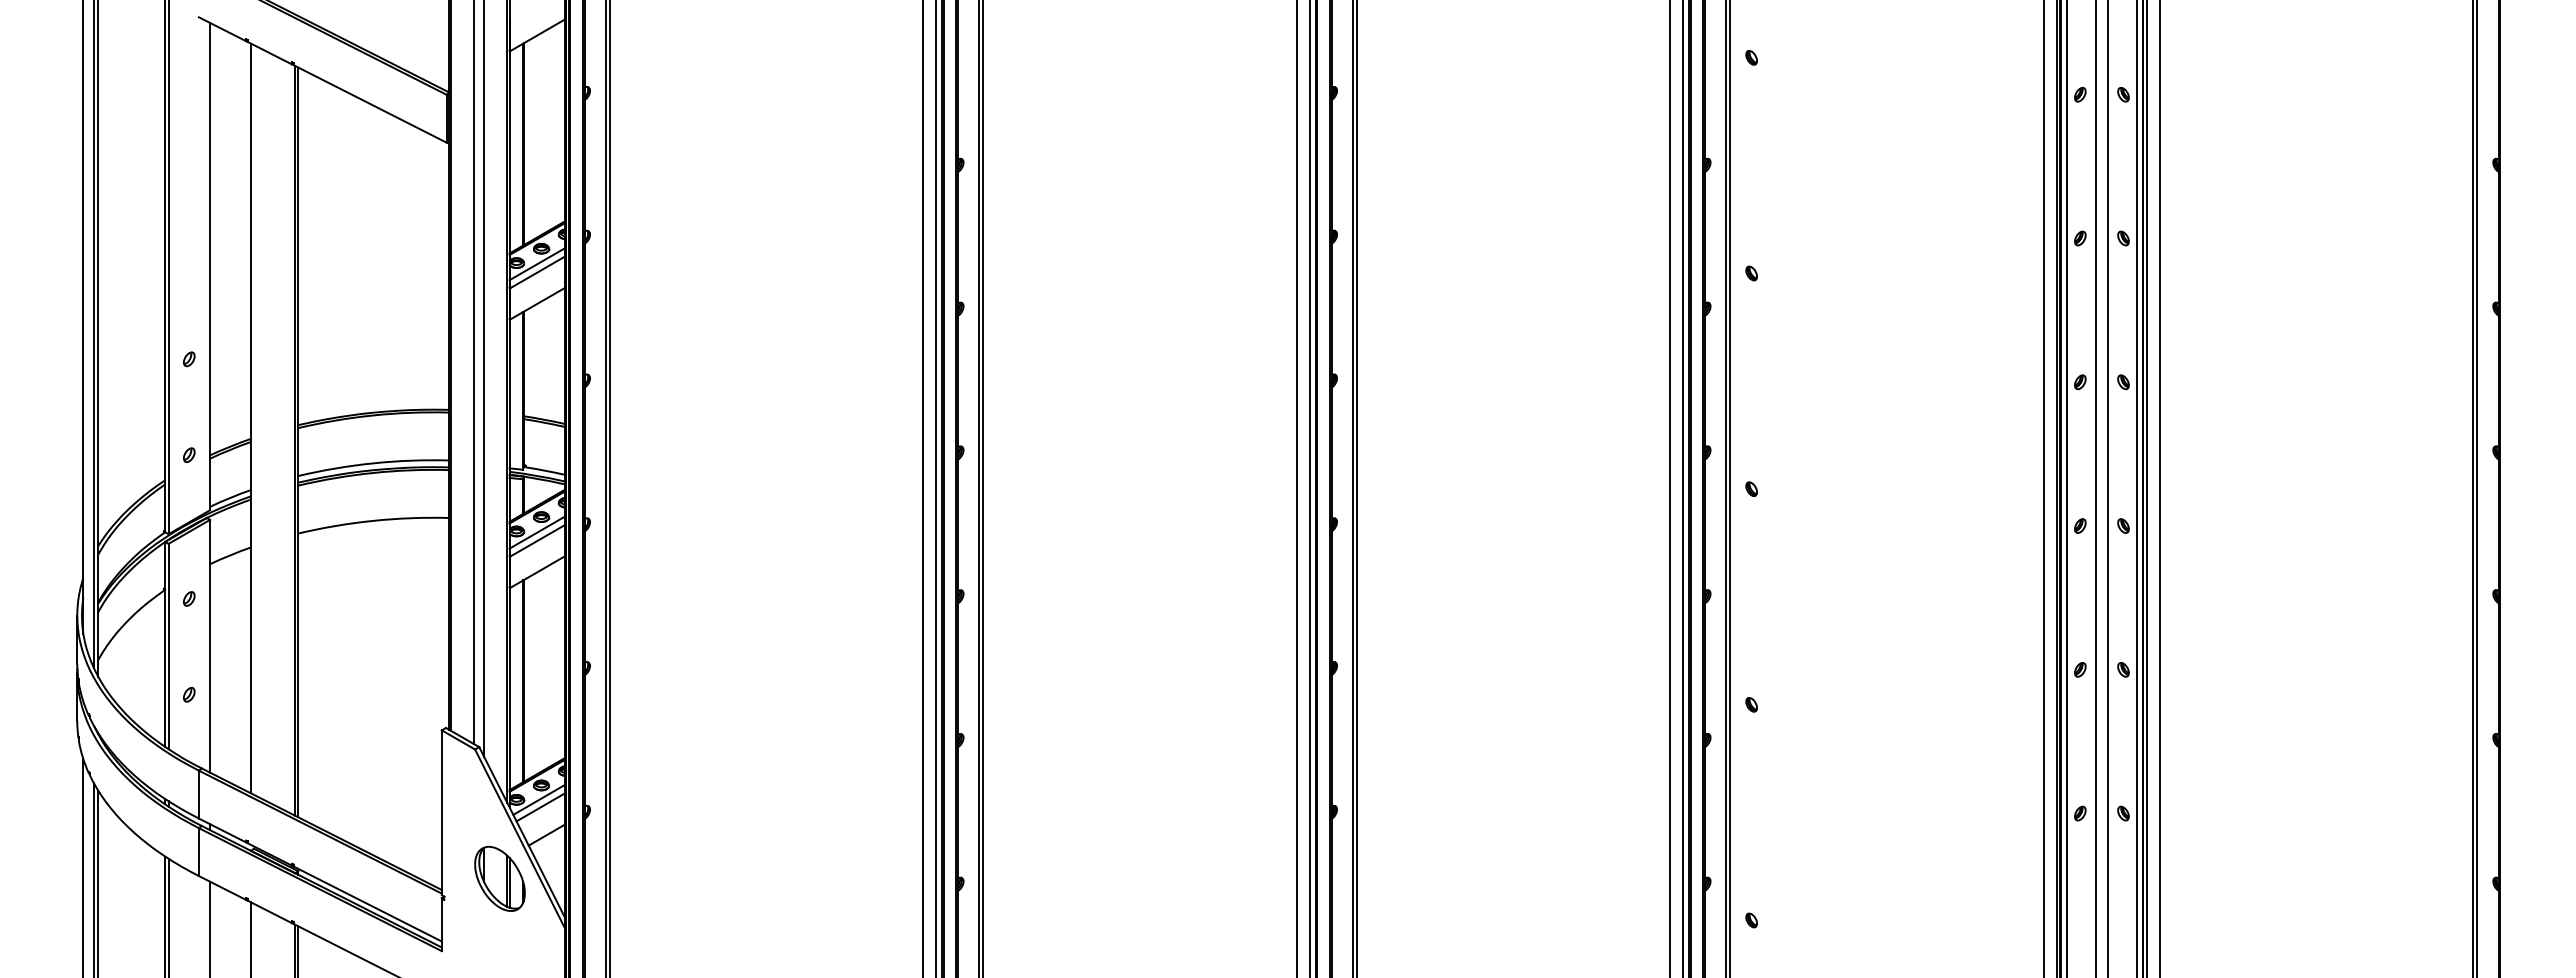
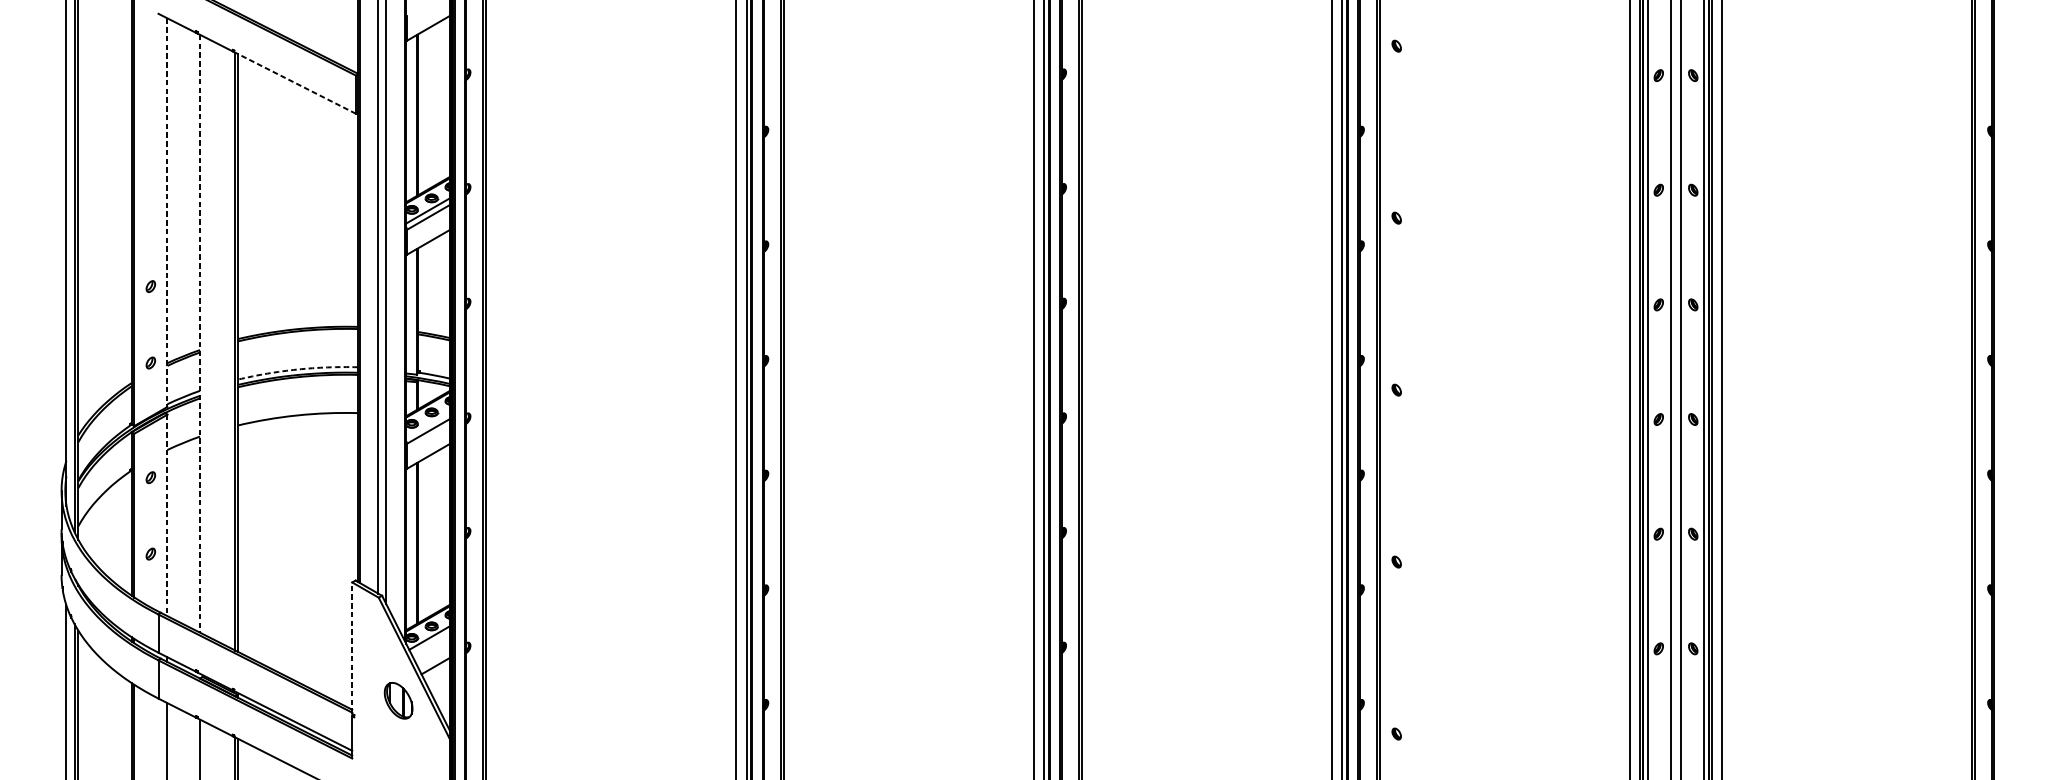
line: (370, 103) -> (295, 82), solid -> dashed
line: (210, 266) -> (167, 212), solid -> dashed
line: (251, 418) -> (200, 333), solid -> dashed
arc: (373, 463) -> (297, 369), solid -> dashed
line: (536, 532) -> (427, 424), removed
line: (210, 646) -> (167, 515), solid -> dashed
line: (540, 807) -> (430, 643), removed
line: (441, 812) -> (352, 647), solid -> dashed
part: (499, 878) -> (398, 700), size x0.7

